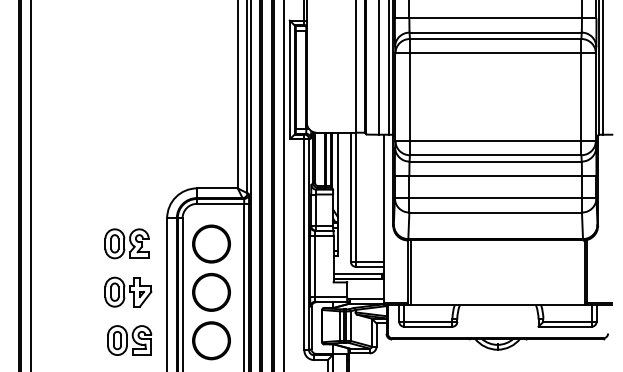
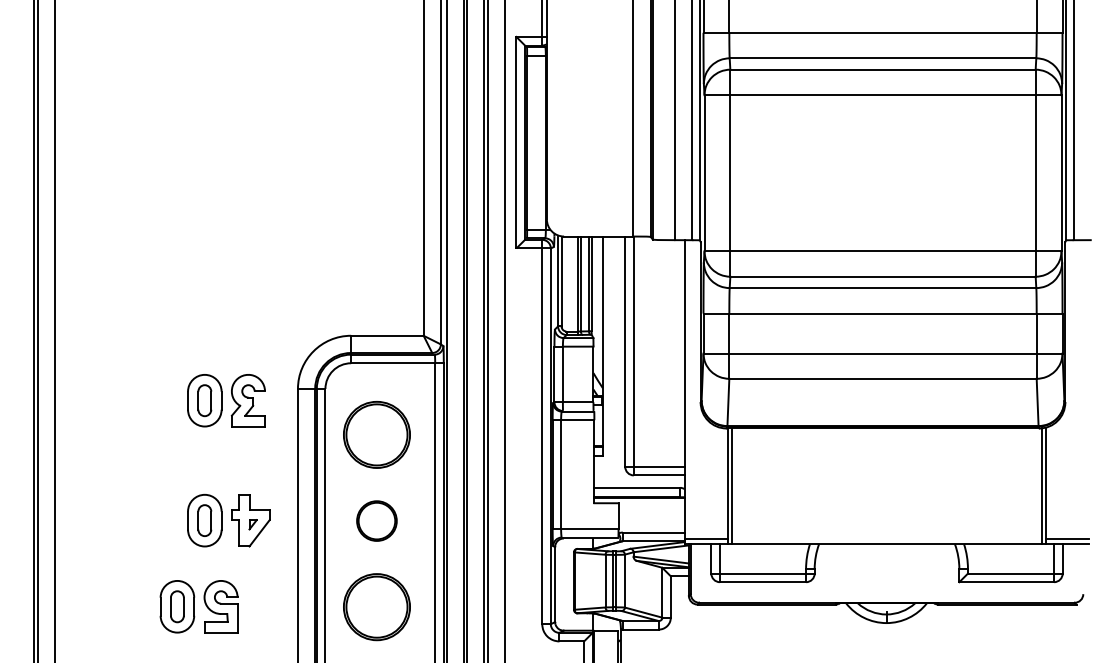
part: (126, 243) -> (225, 400), moved
circle: (211, 292) -> (376, 521), size x0.6
part: (129, 340) -> (198, 606), moved

